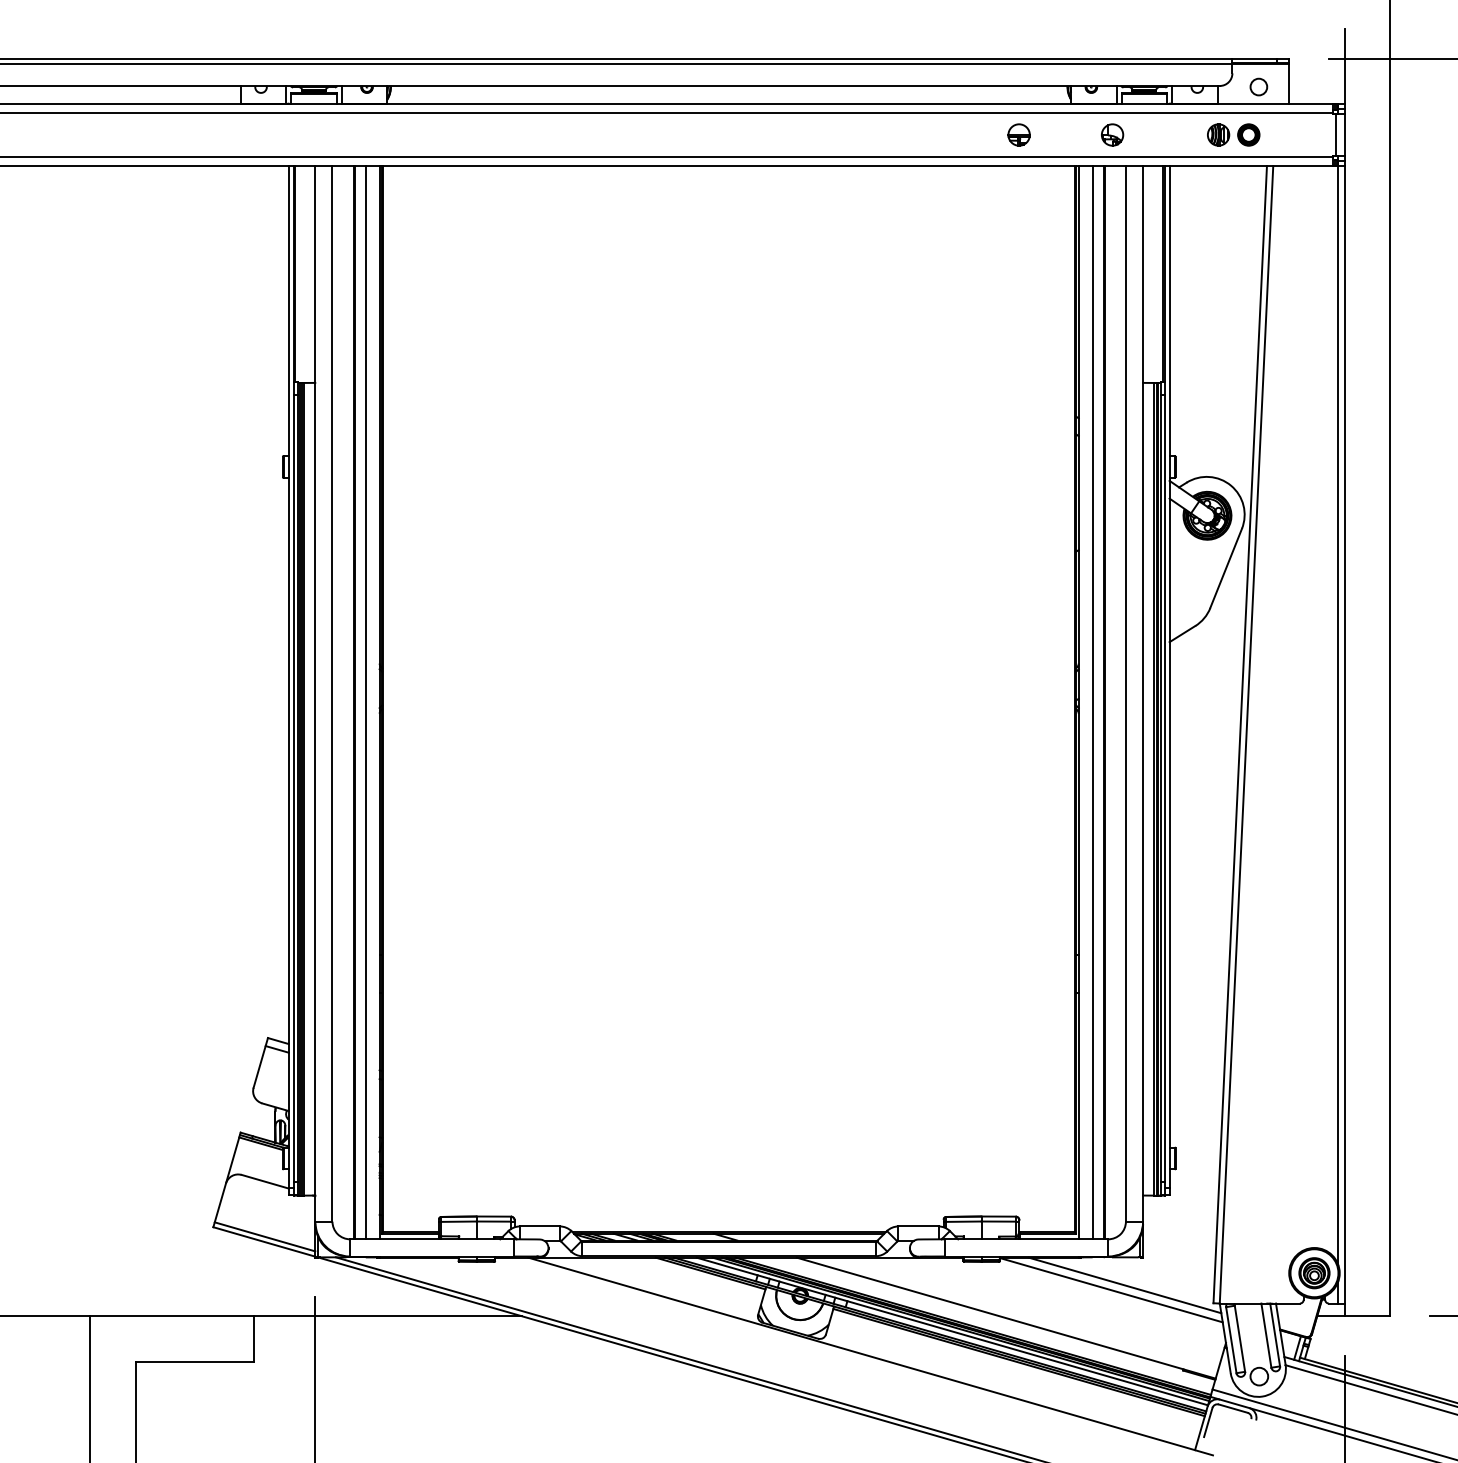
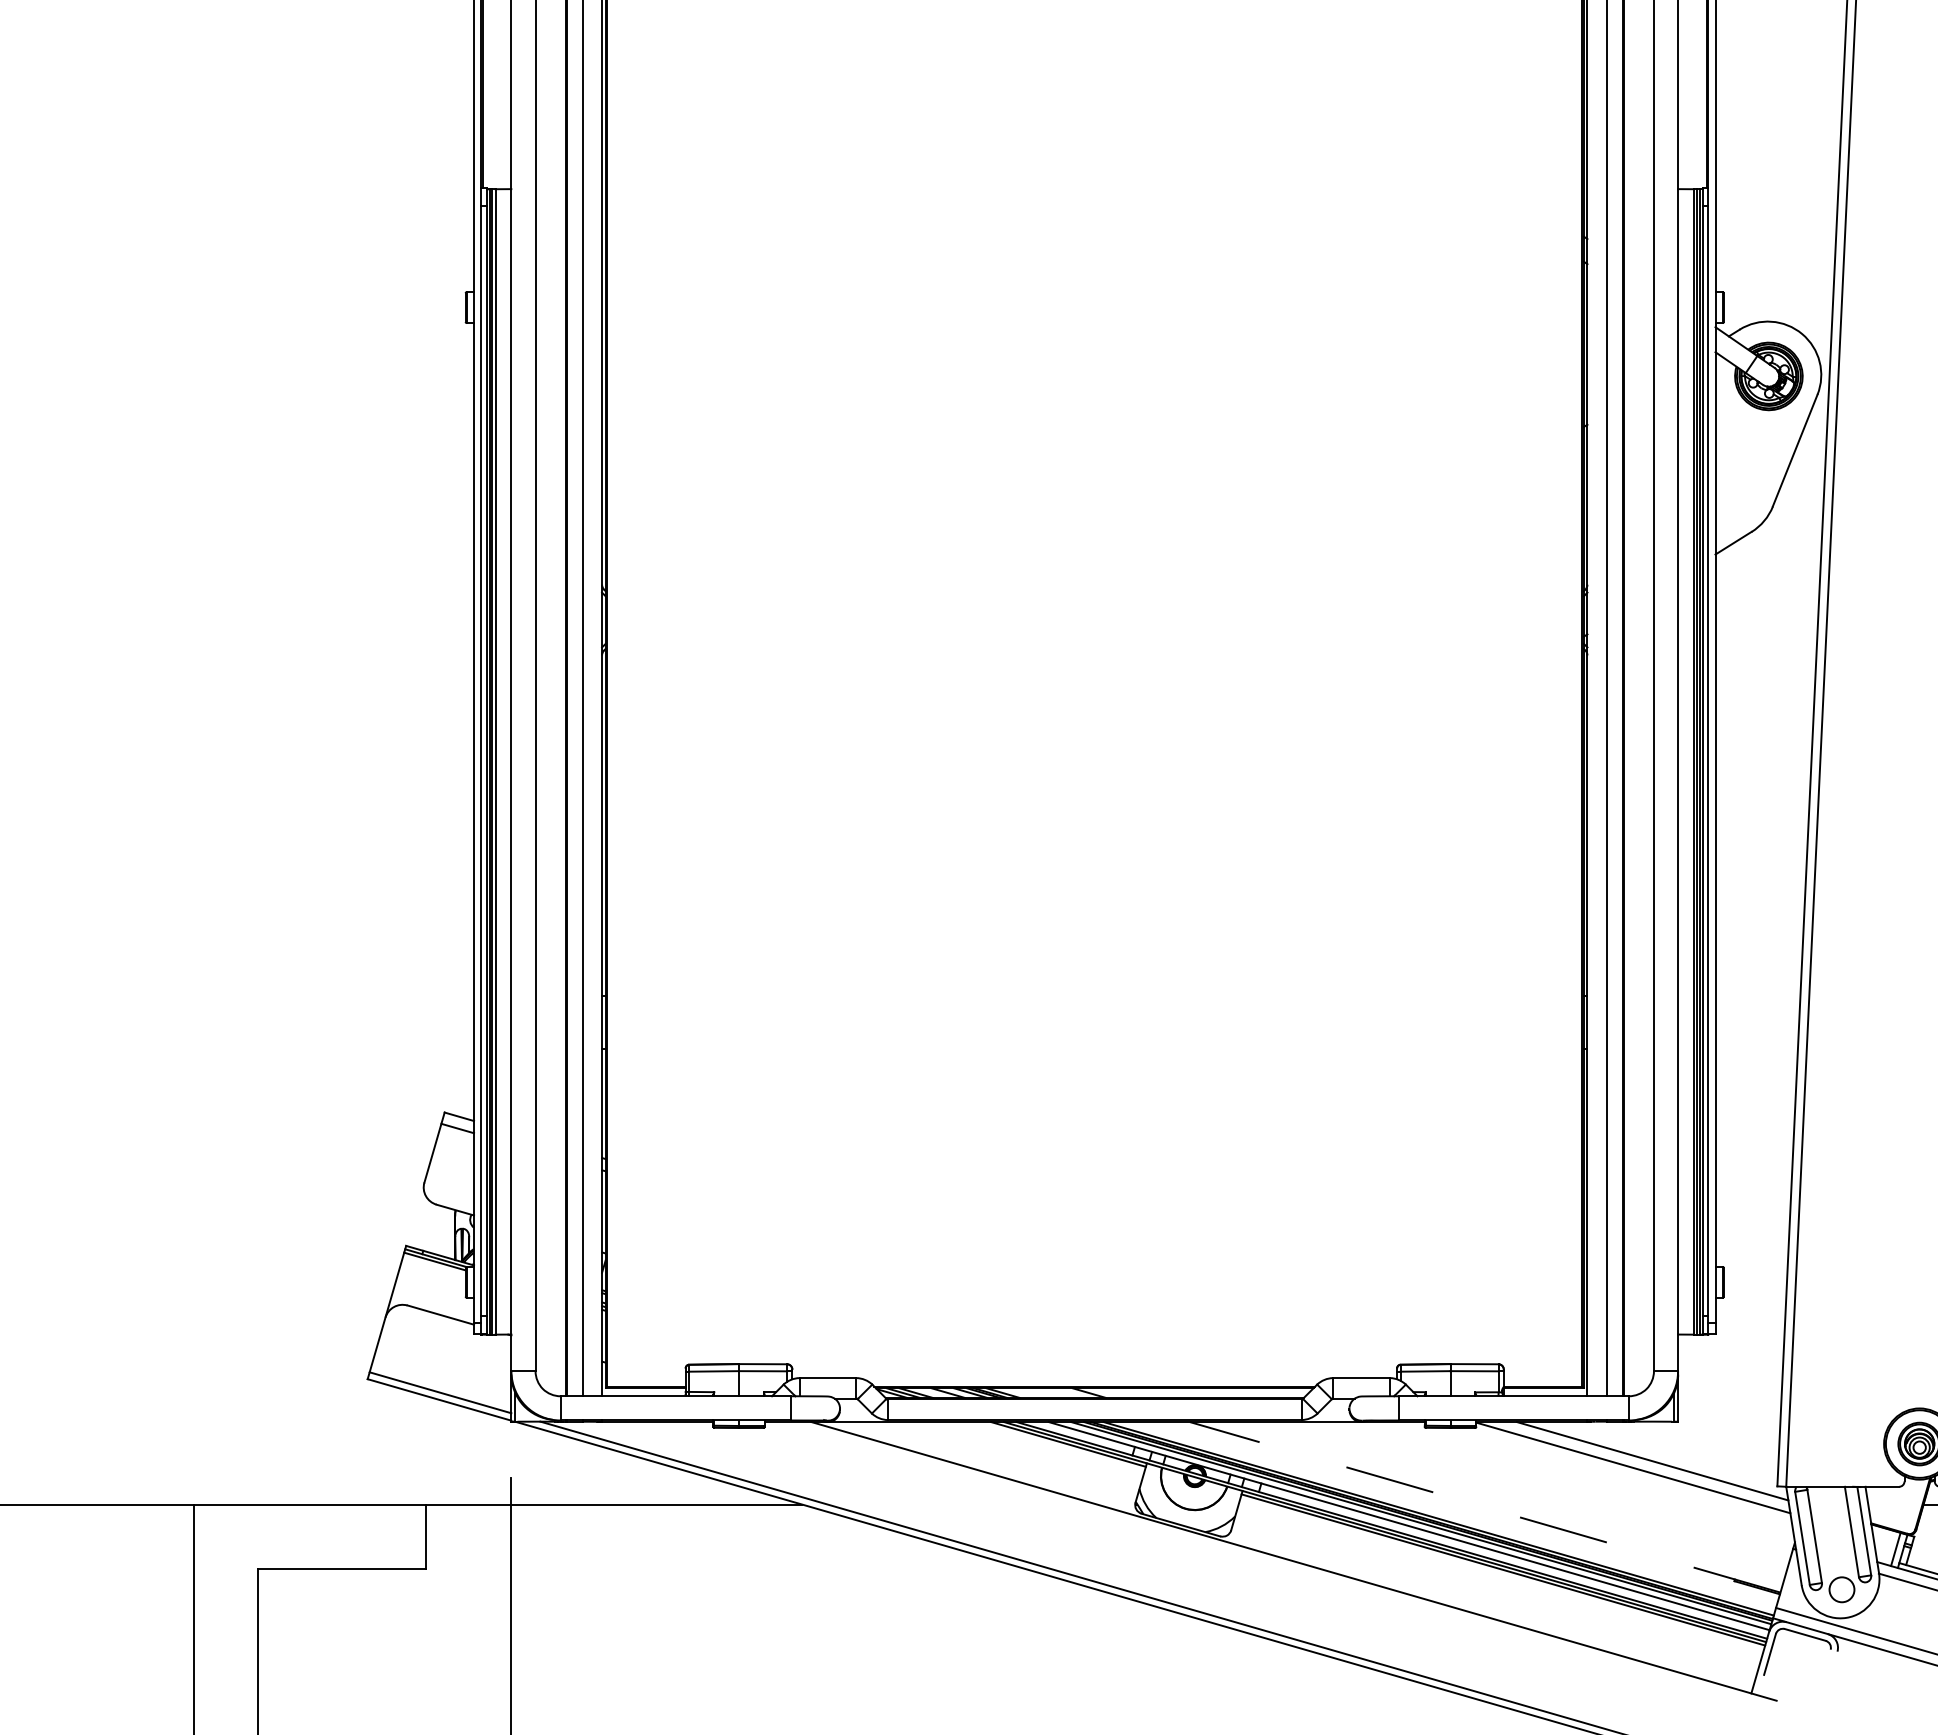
line: (1005, 1318) -> (1484, 1507), solid -> dashed

